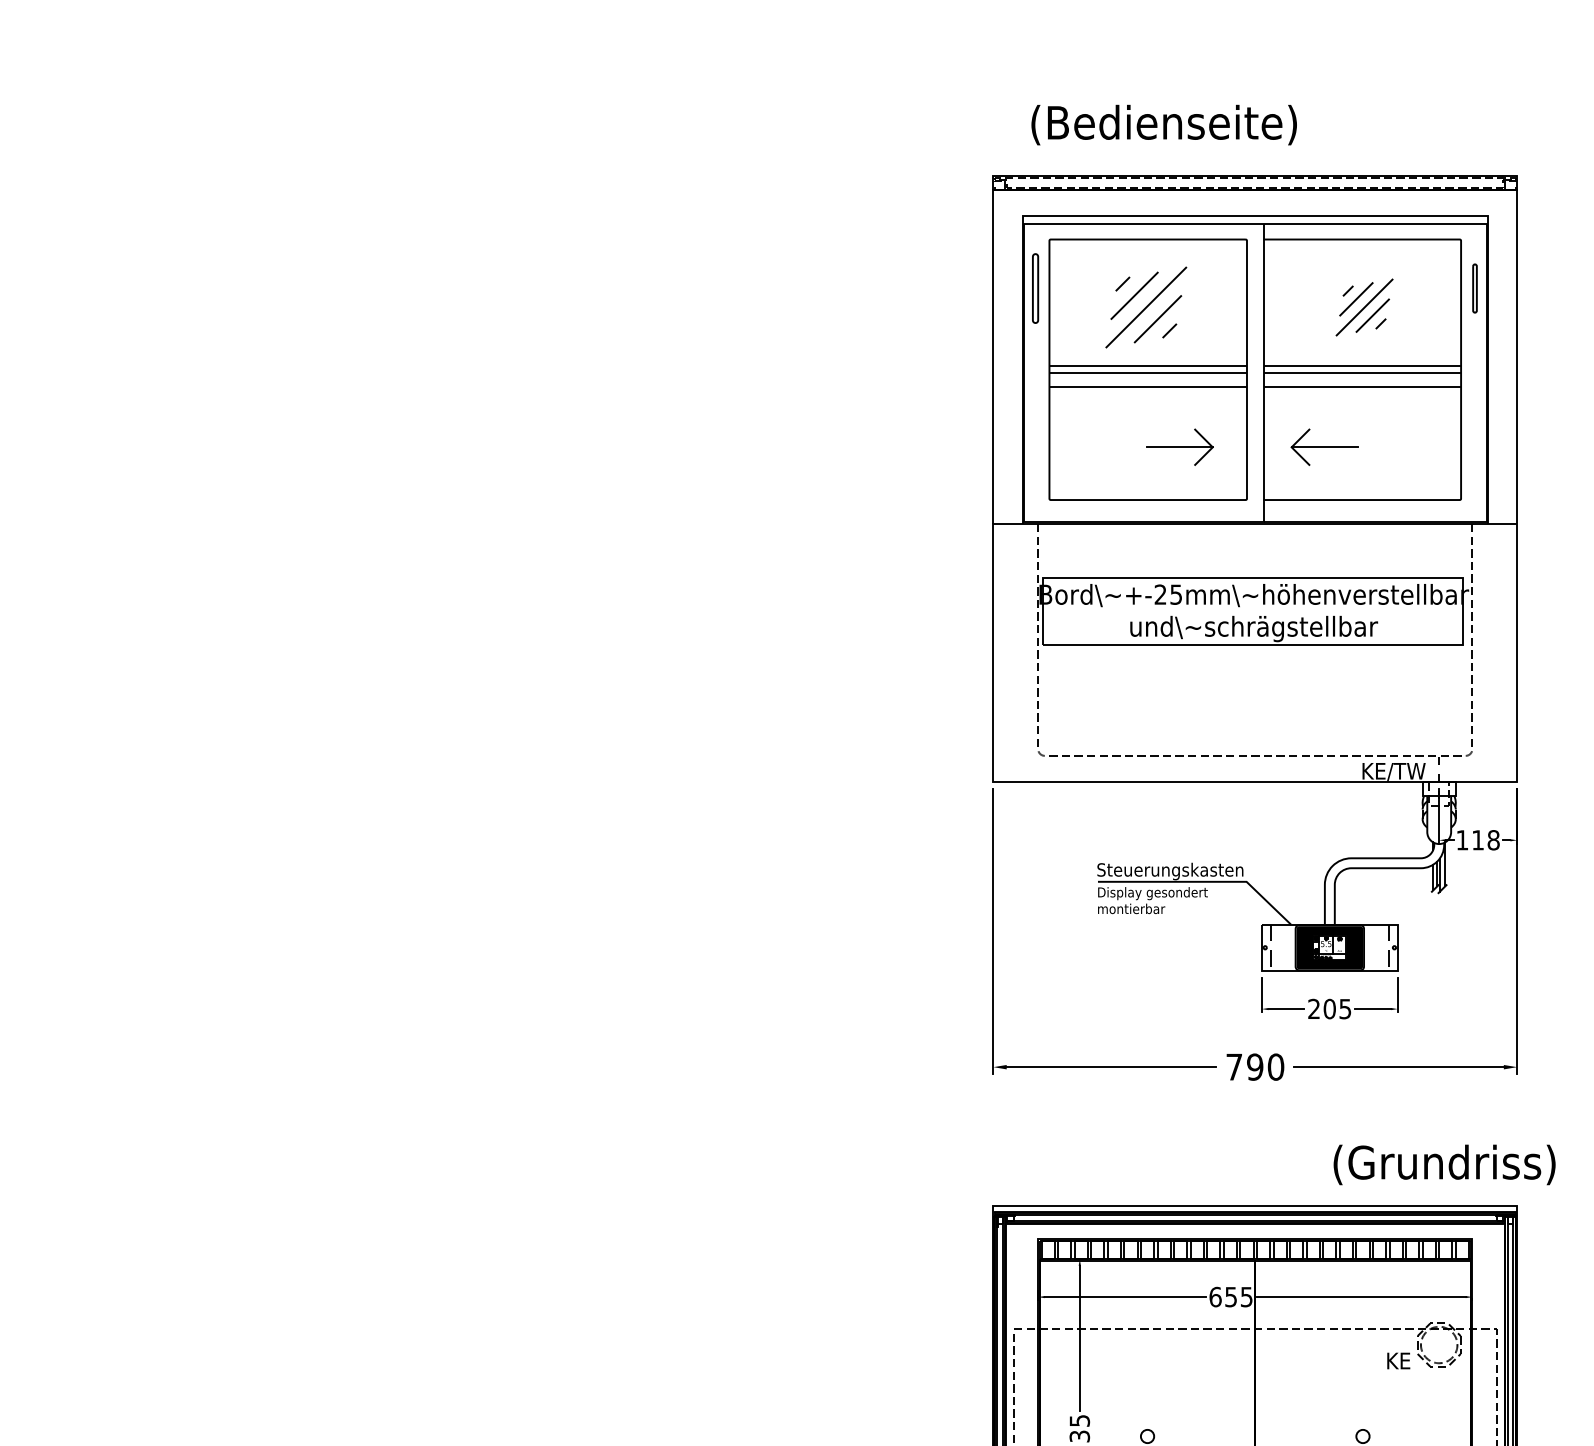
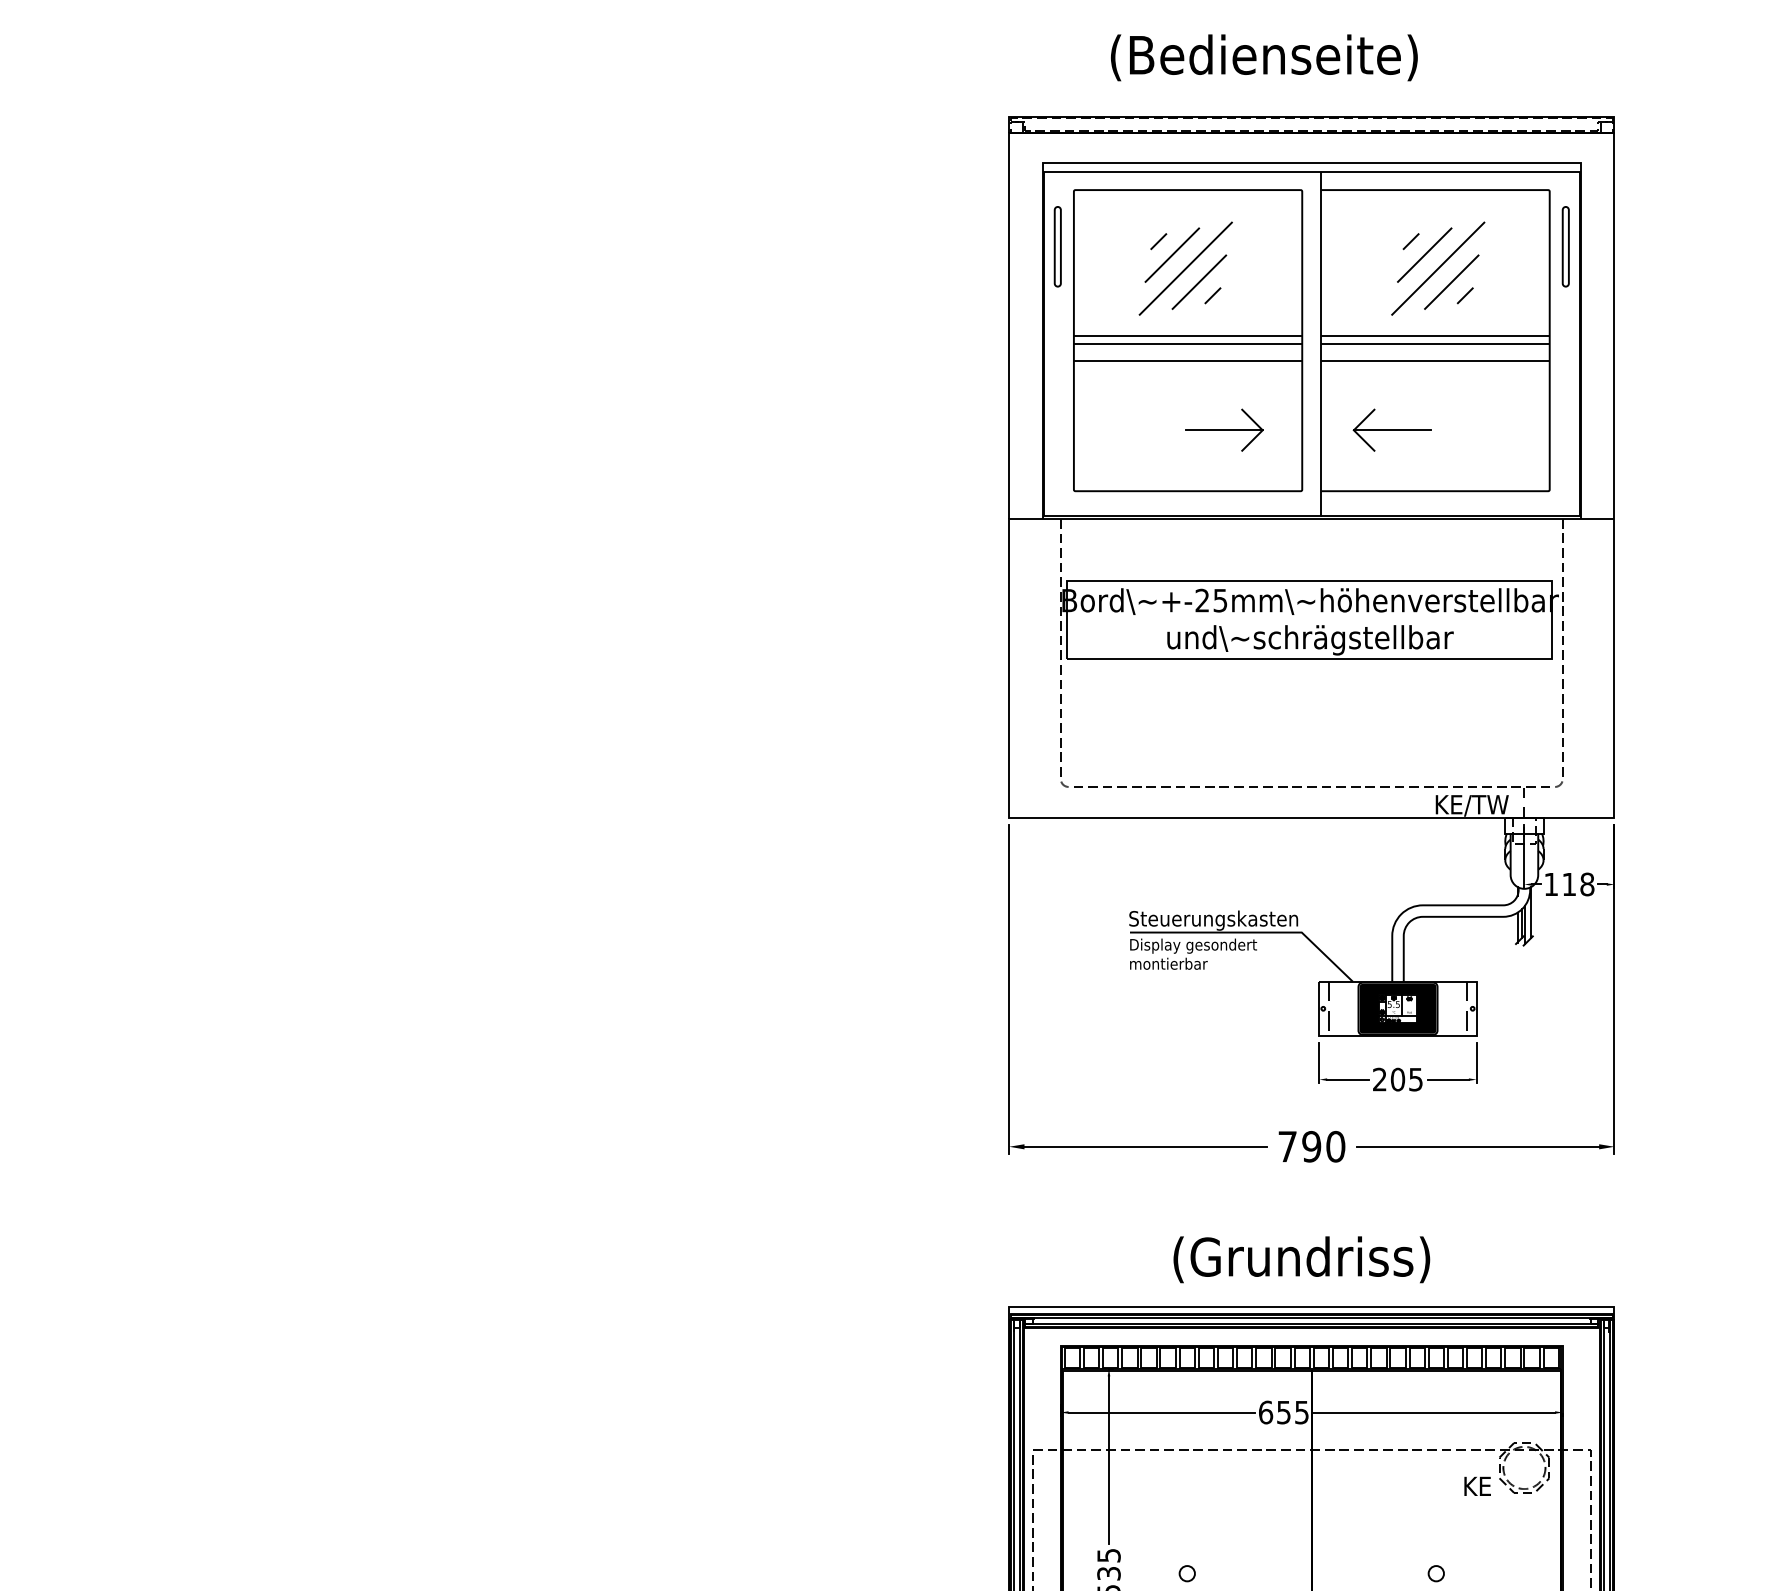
text: (1163, 124) -> (1263, 57), moved
part: (1474, 288) -> (1565, 246), size x1.43
part: (1364, 307) -> (1438, 268), size x1.43
text: (1444, 1164) -> (1301, 1259), moved

